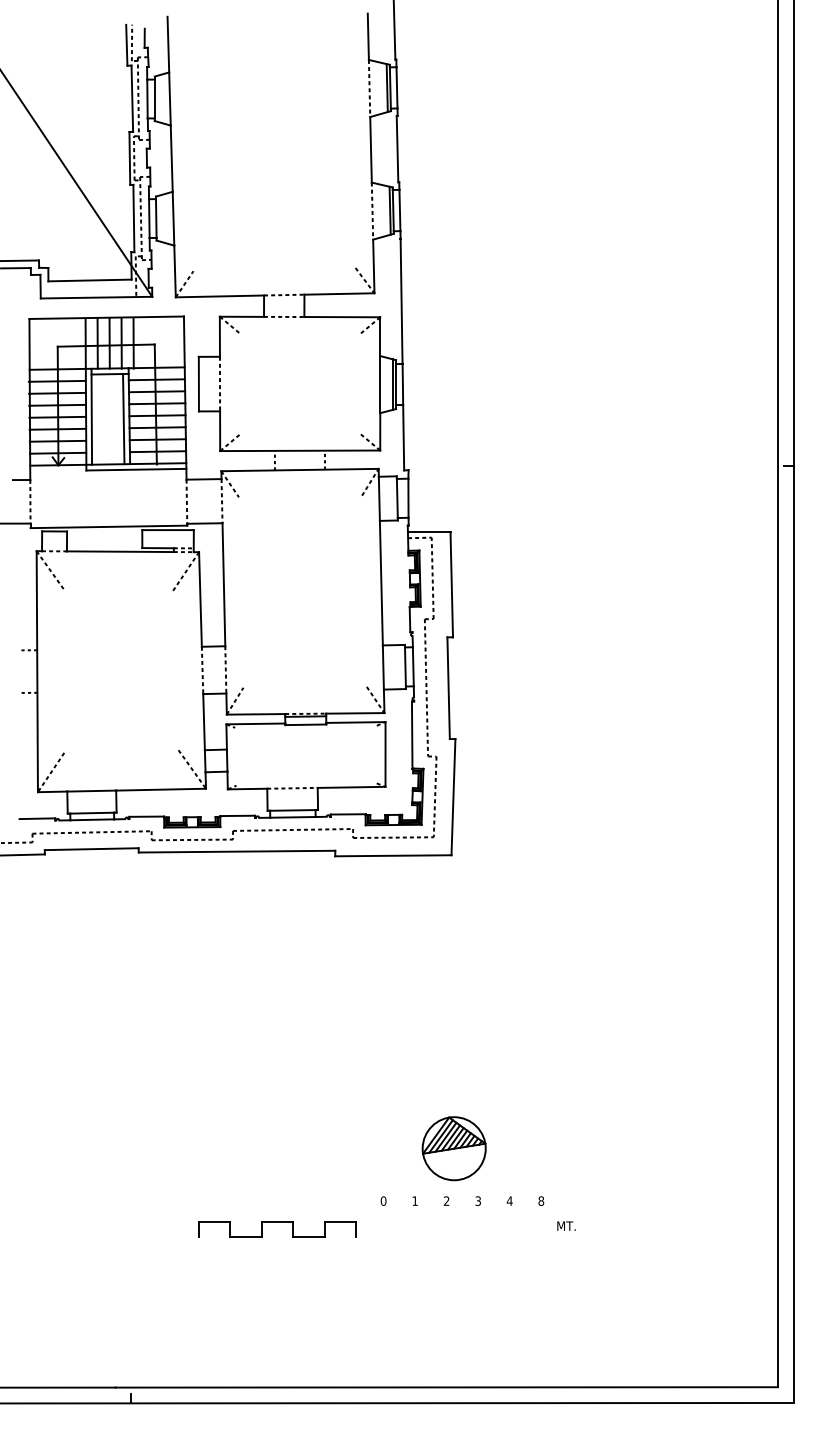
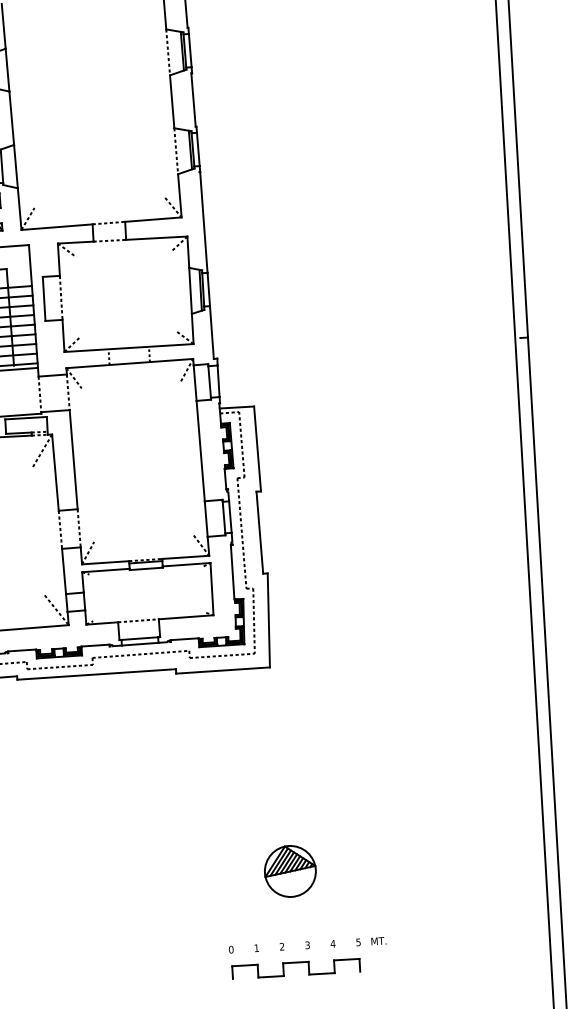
part: (453, 1148) -> (289, 871), moved
text: (541, 1200) -> (358, 941), 8 -> 5
part: (277, 1222) -> (295, 963), moved
text: (566, 1225) -> (378, 940), moved

